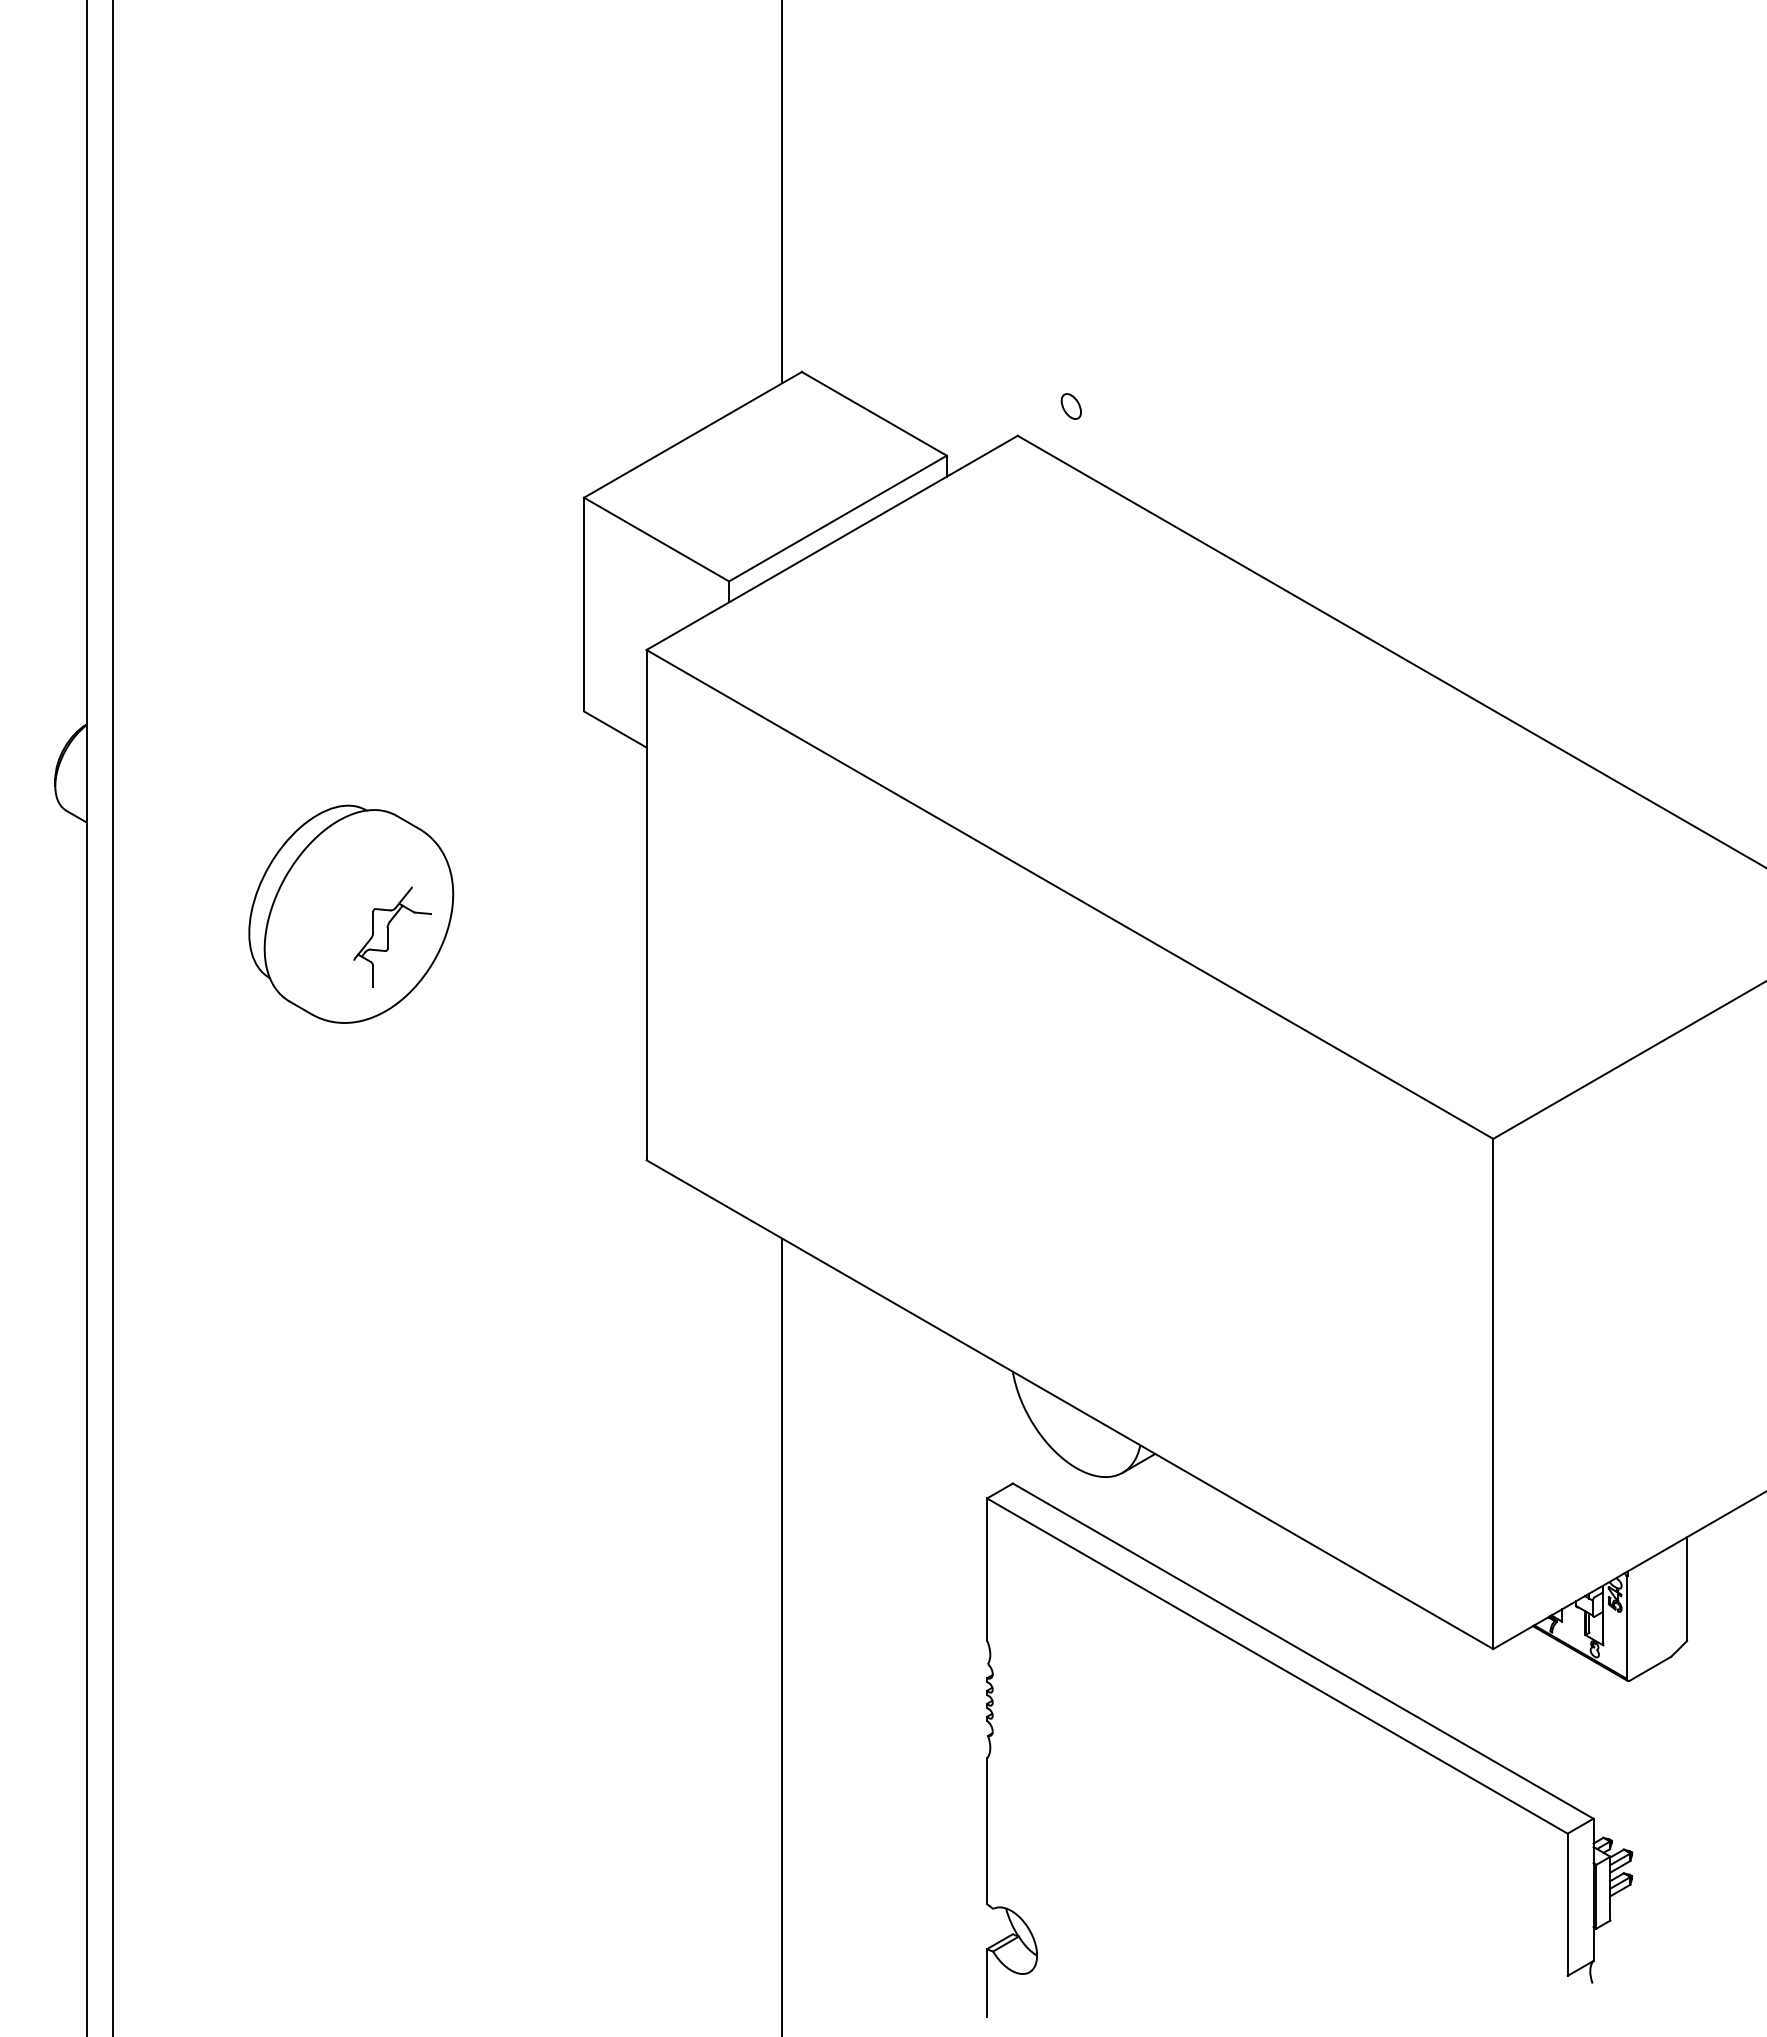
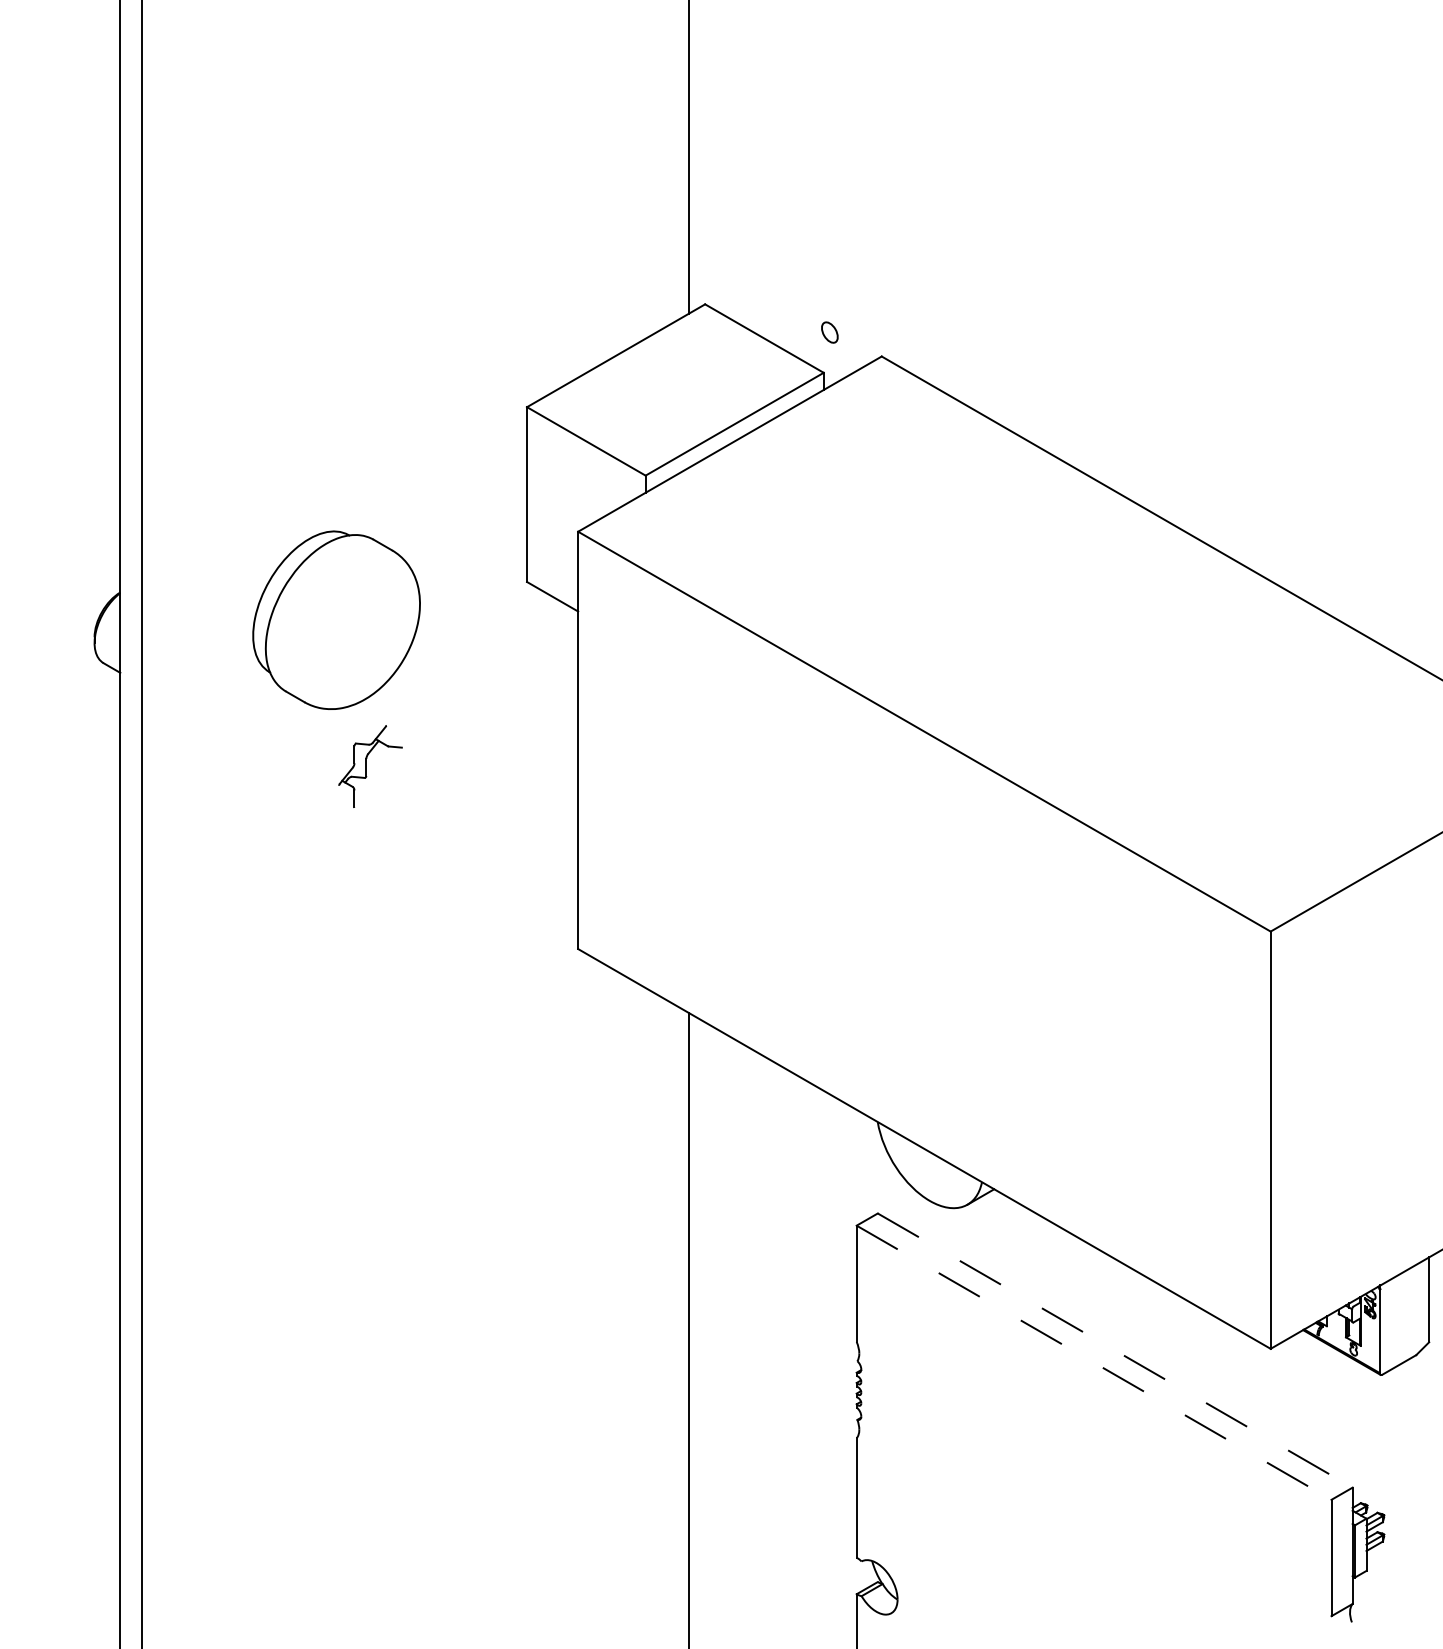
part: (1070, 406) -> (829, 332), moved
part: (351, 913) -> (336, 619), moved
line: (1303, 1651) -> (1115, 1350), solid -> dashed
line: (1277, 1666) -> (1094, 1363), solid -> dashed

